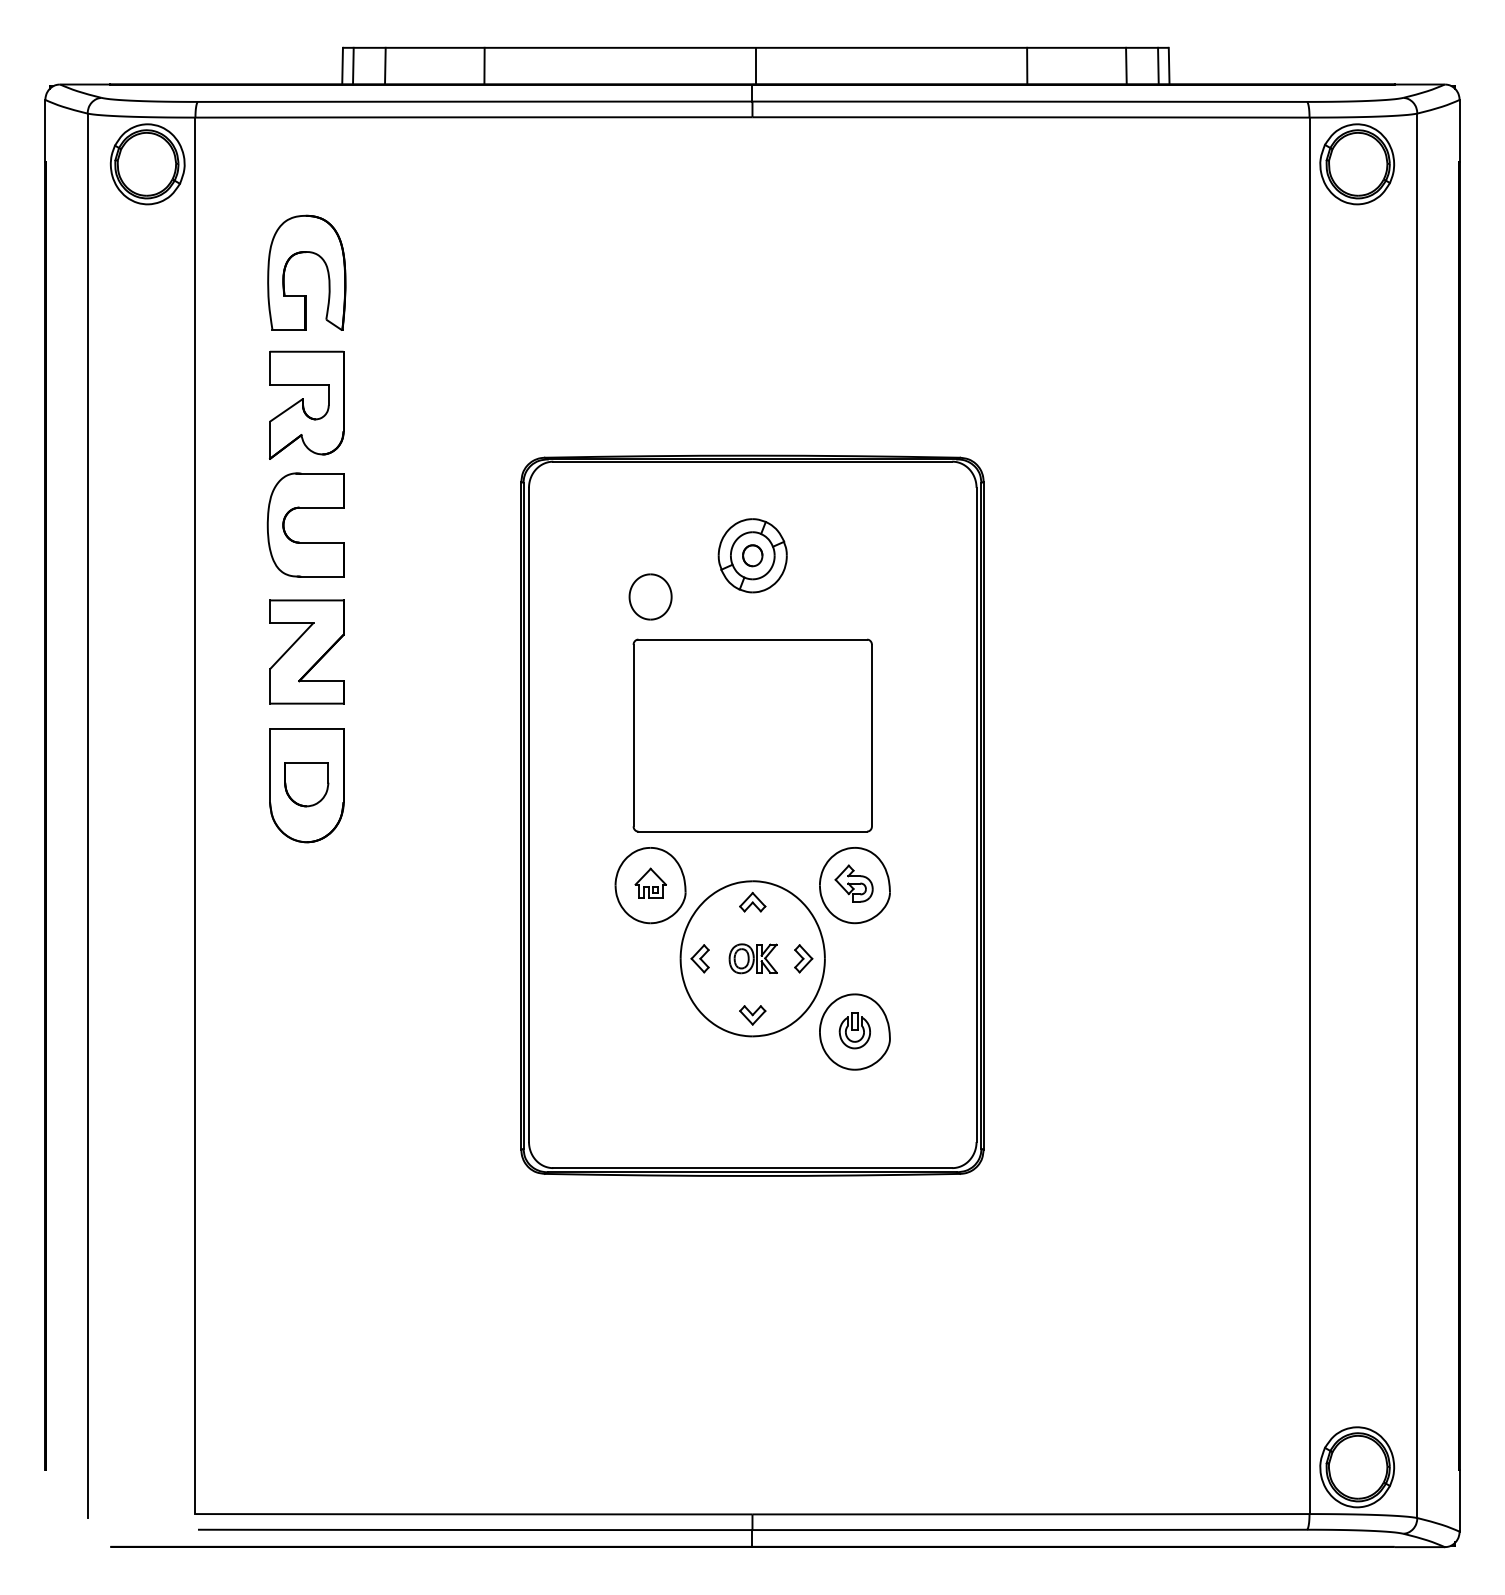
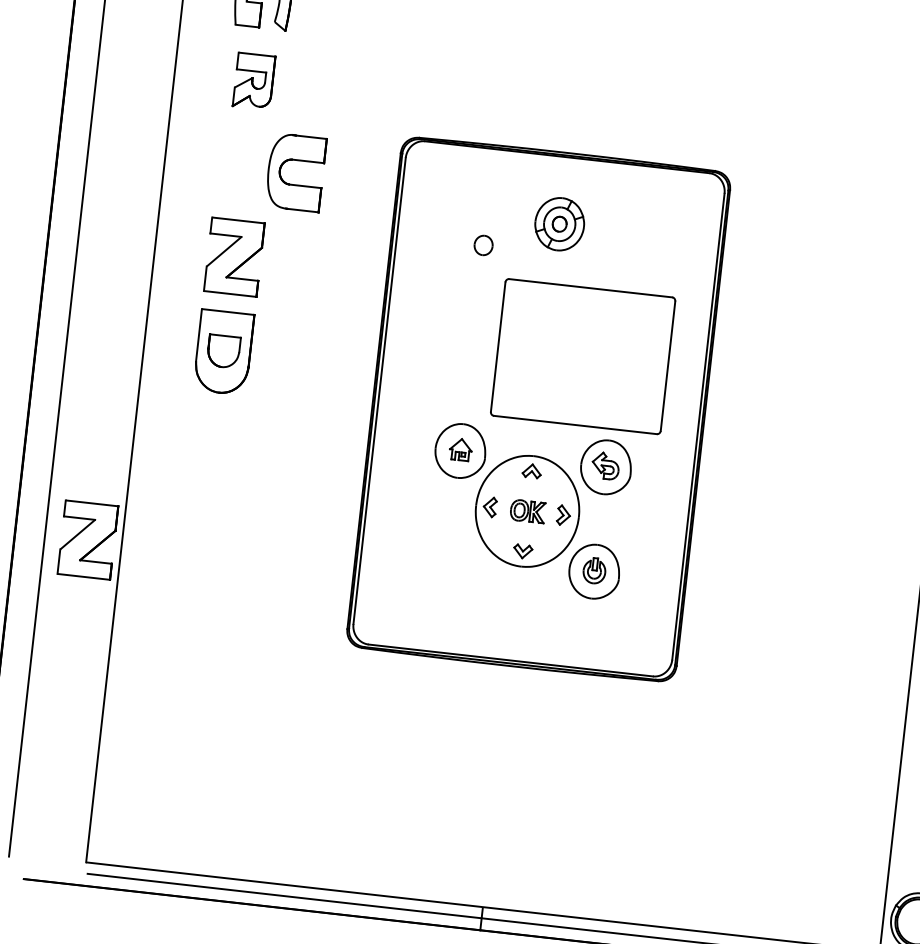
part: (306, 404) -> (253, 80), size x0.7
part: (305, 508) -> (296, 160), moved
part: (650, 596) -> (483, 245), size x0.6
part: (752, 735) -> (582, 356), moved
part: (147, 1066) -> (87, 539), added

